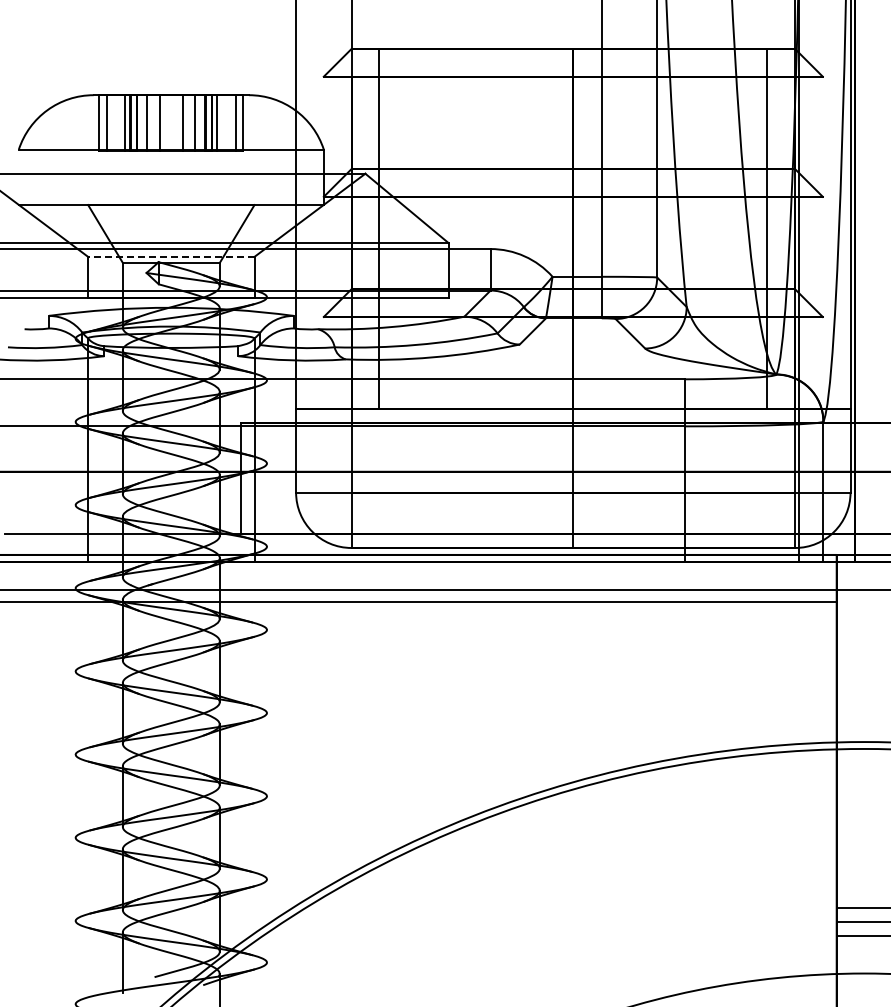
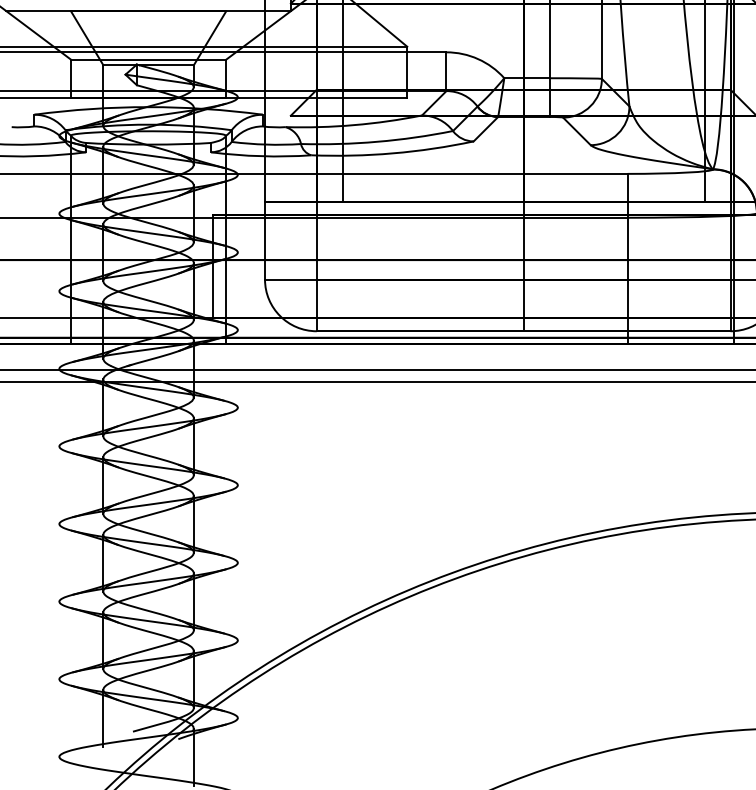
line: (170, 256) -> (147, 59), dashed -> solid

